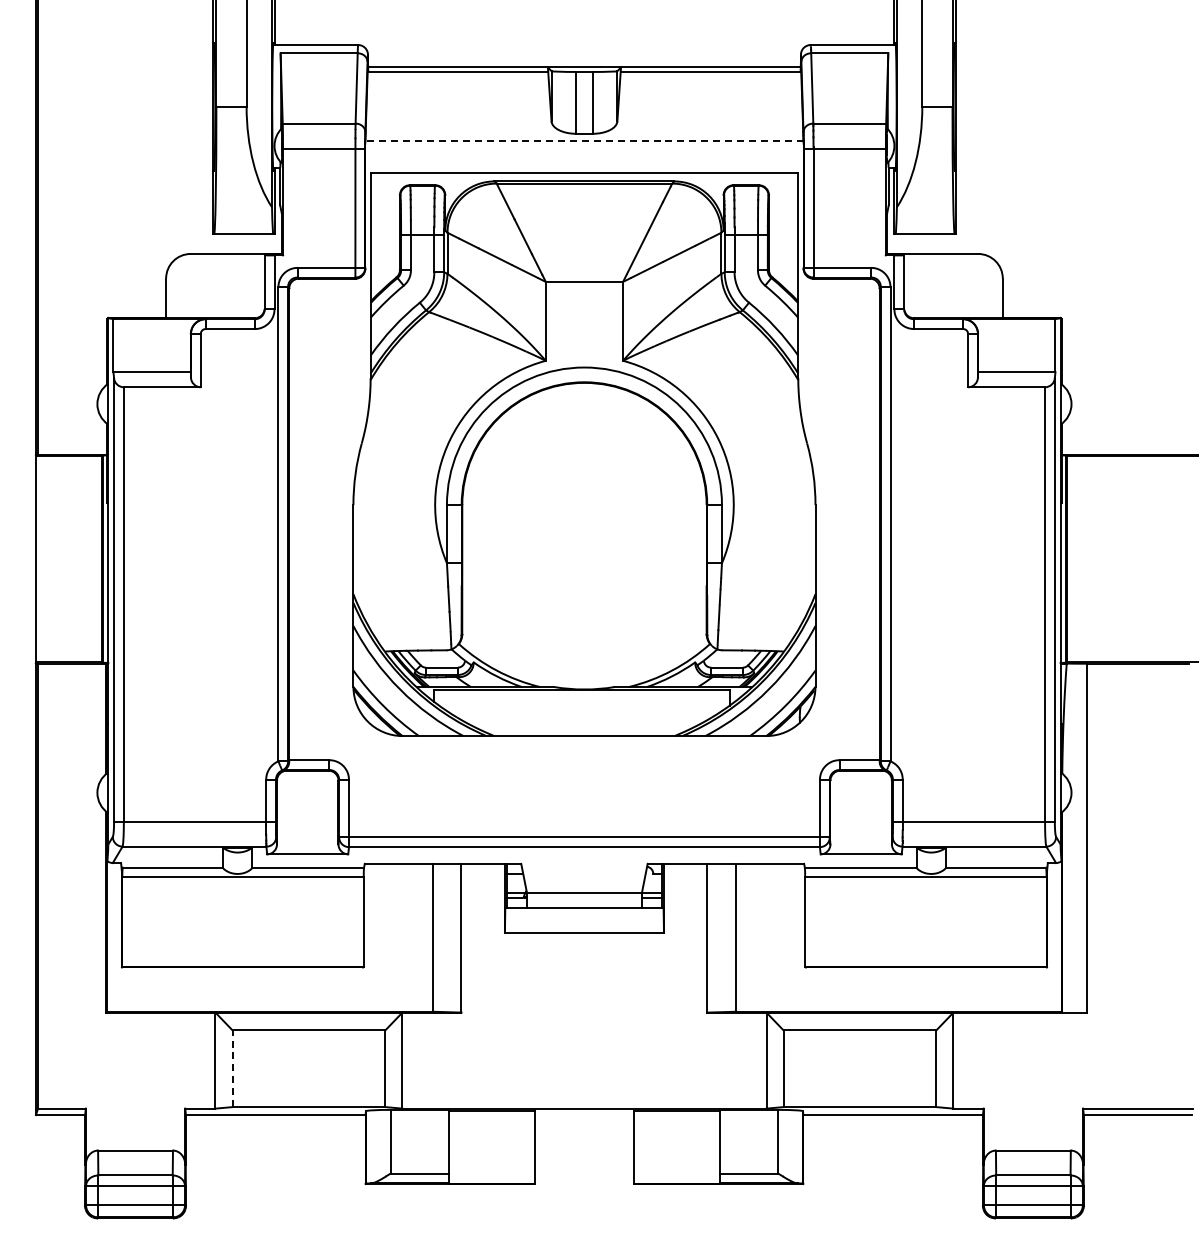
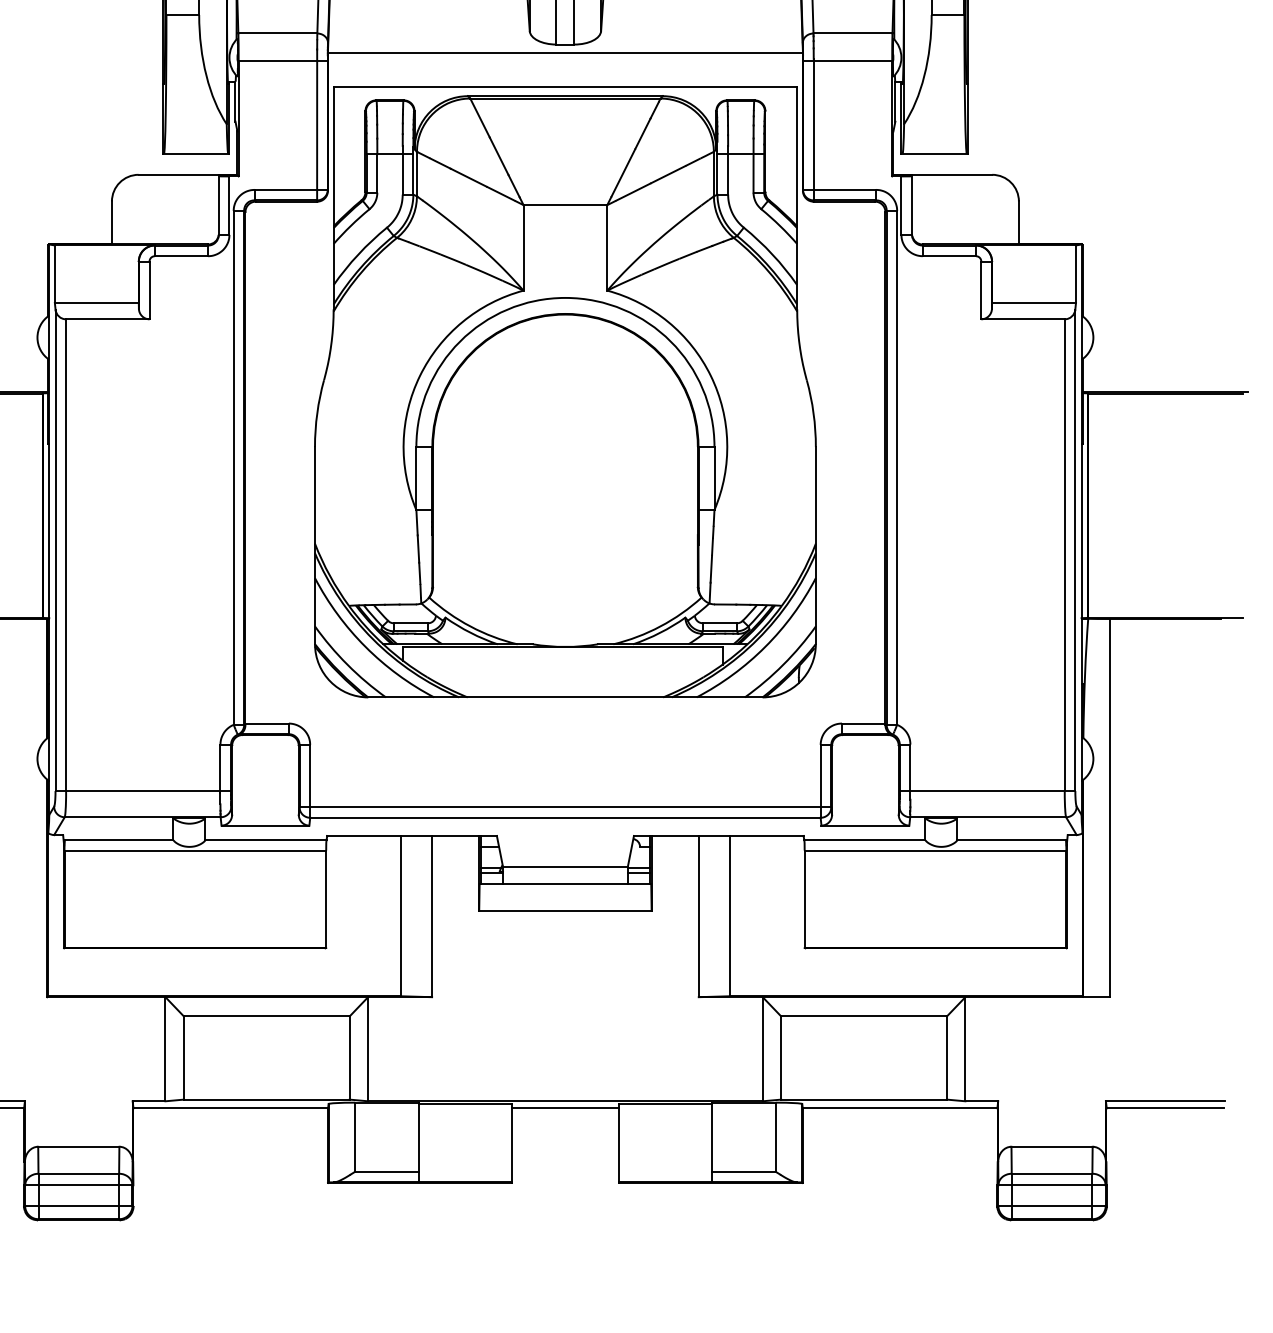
line: (583, 141) -> (564, 52), dashed -> solid
line: (232, 1068) -> (183, 1057), dashed -> solid
line: (584, 1115) -> (565, 1108), added

